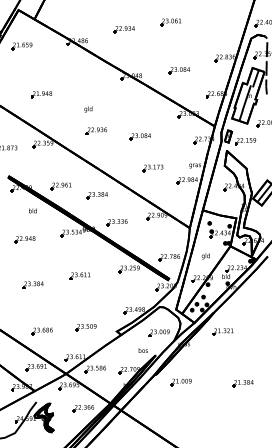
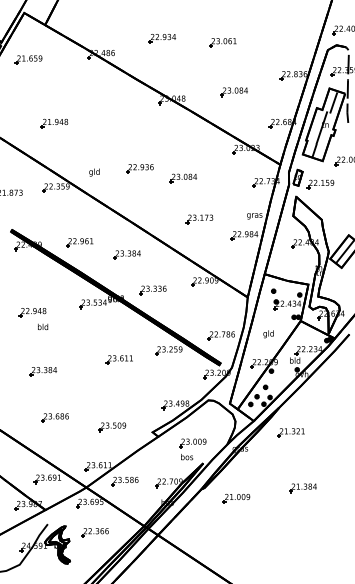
part: (170, 22) -> (222, 42), moved
text: (88, 109) -> (94, 172), moved
part: (96, 130) -> (139, 168), moved
text: (33, 210) -> (43, 326), moved
part: (79, 275) -> (118, 359), moved
part: (41, 330) -> (54, 417), moved
part: (158, 333) -> (192, 443), moved
part: (242, 383) -> (302, 488), moved
part: (83, 408) -> (94, 532), moved

